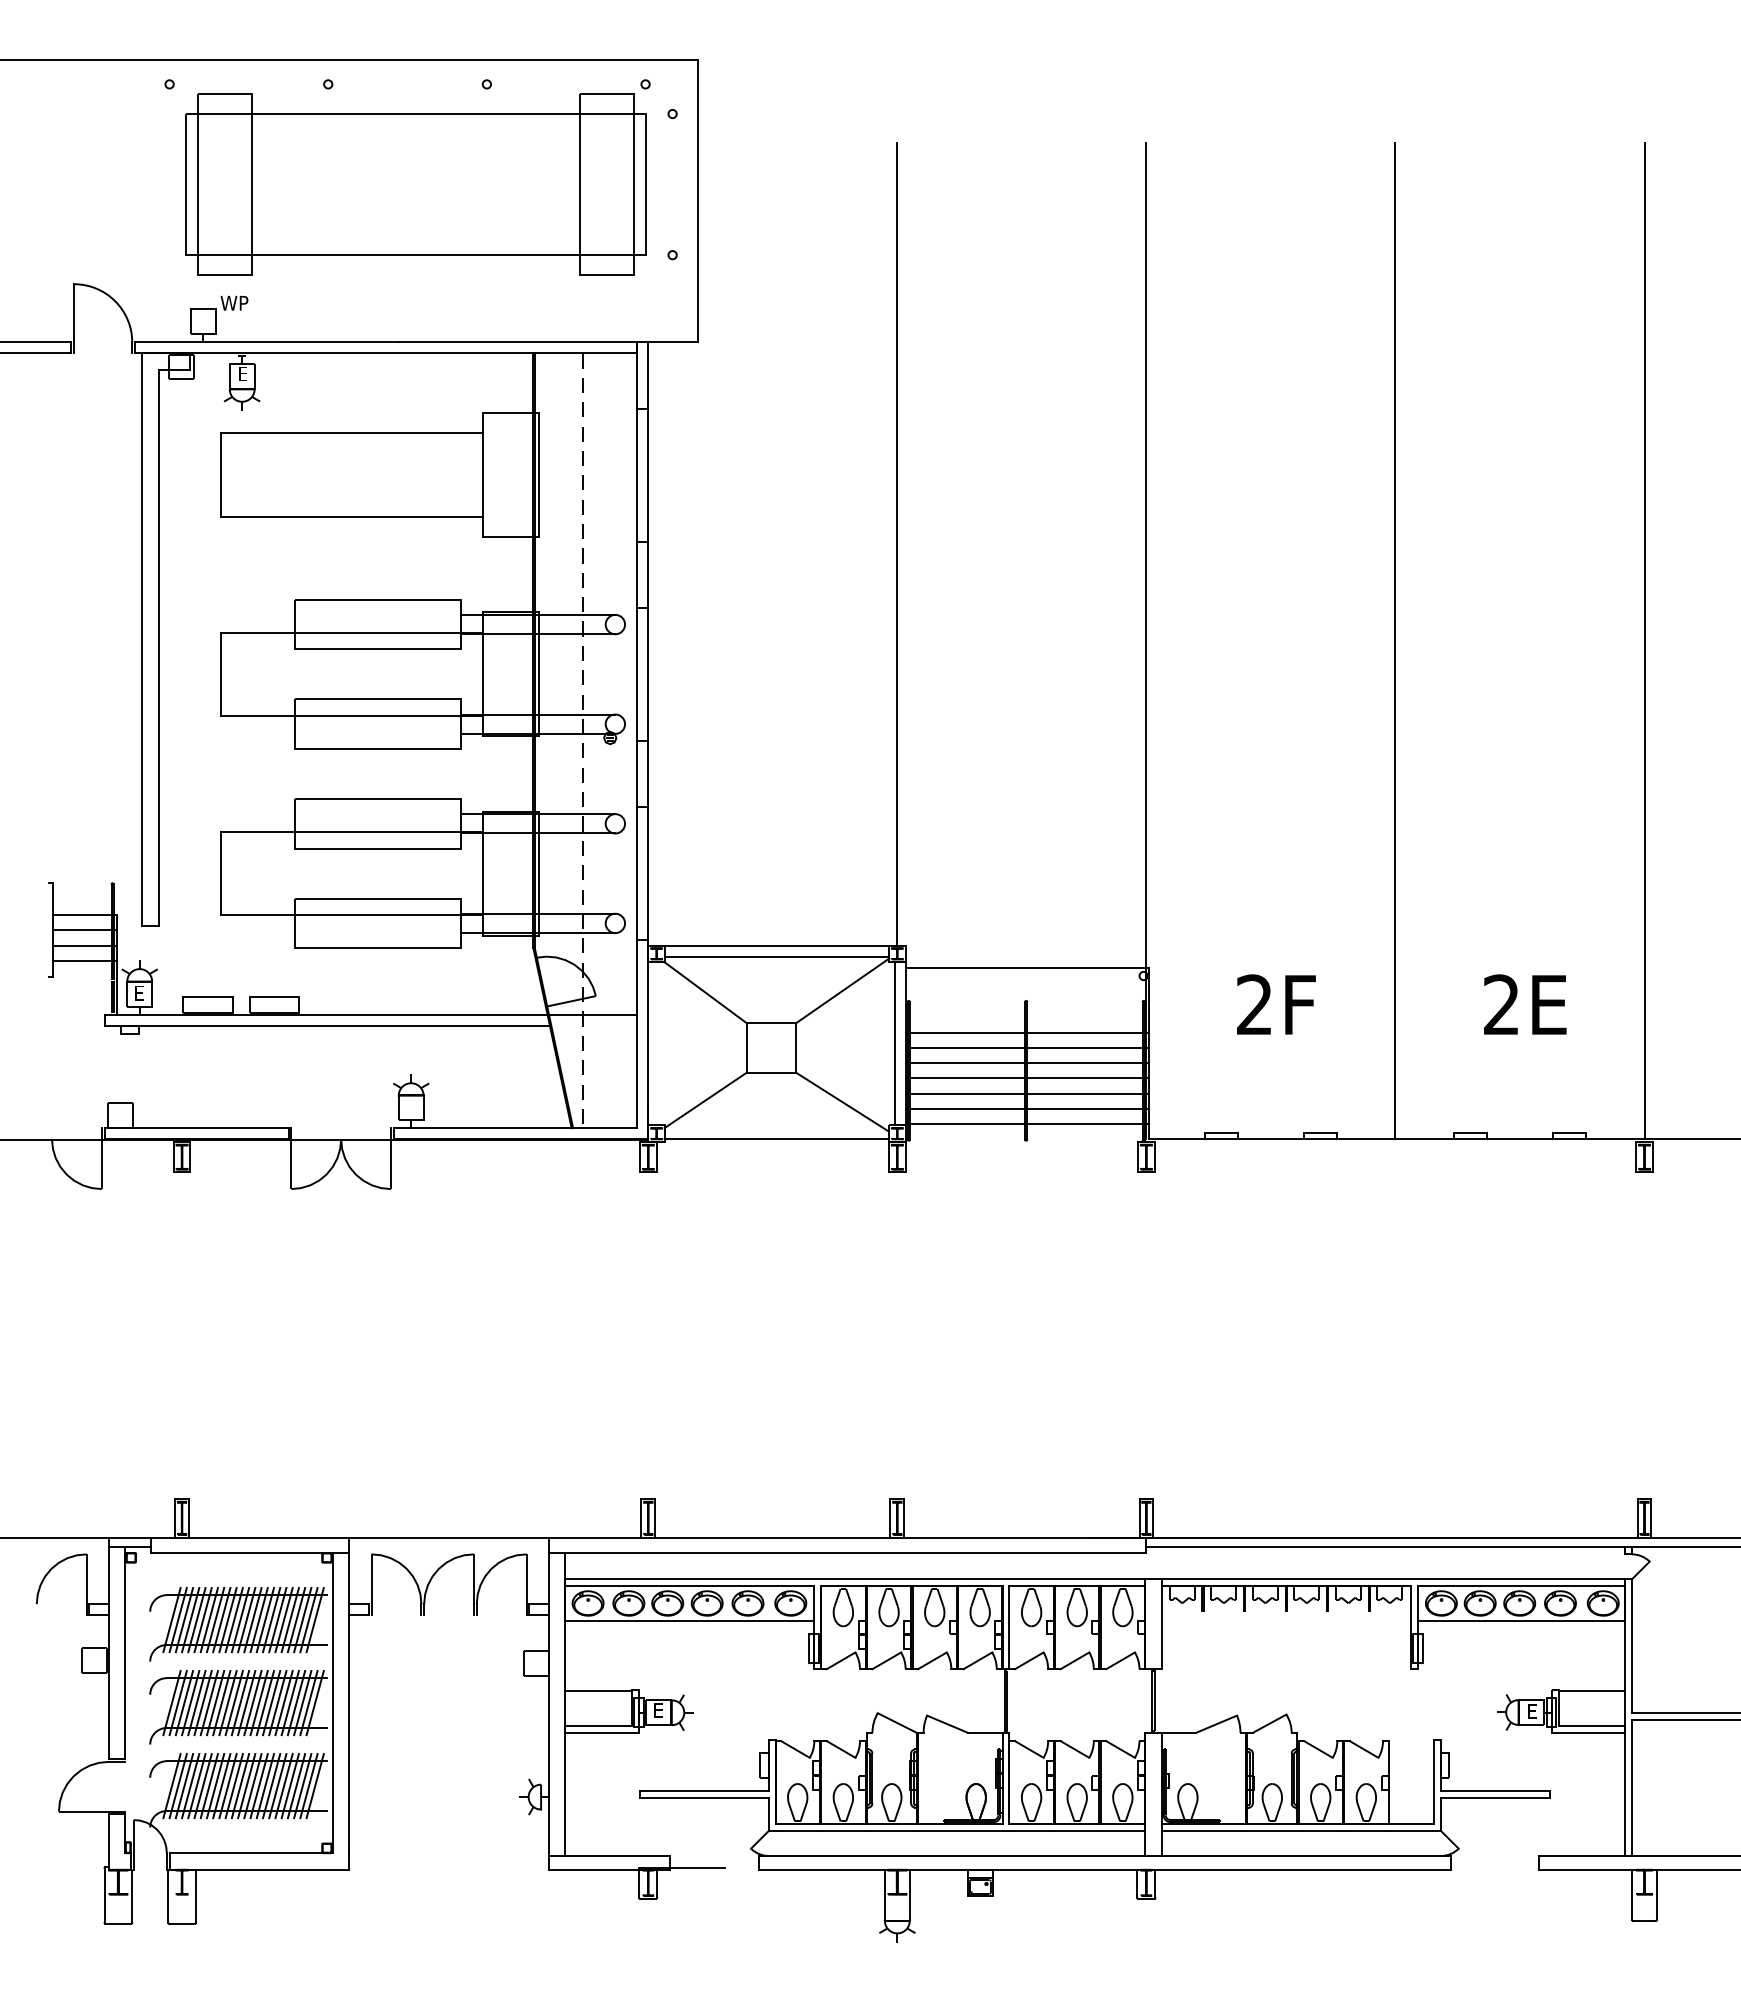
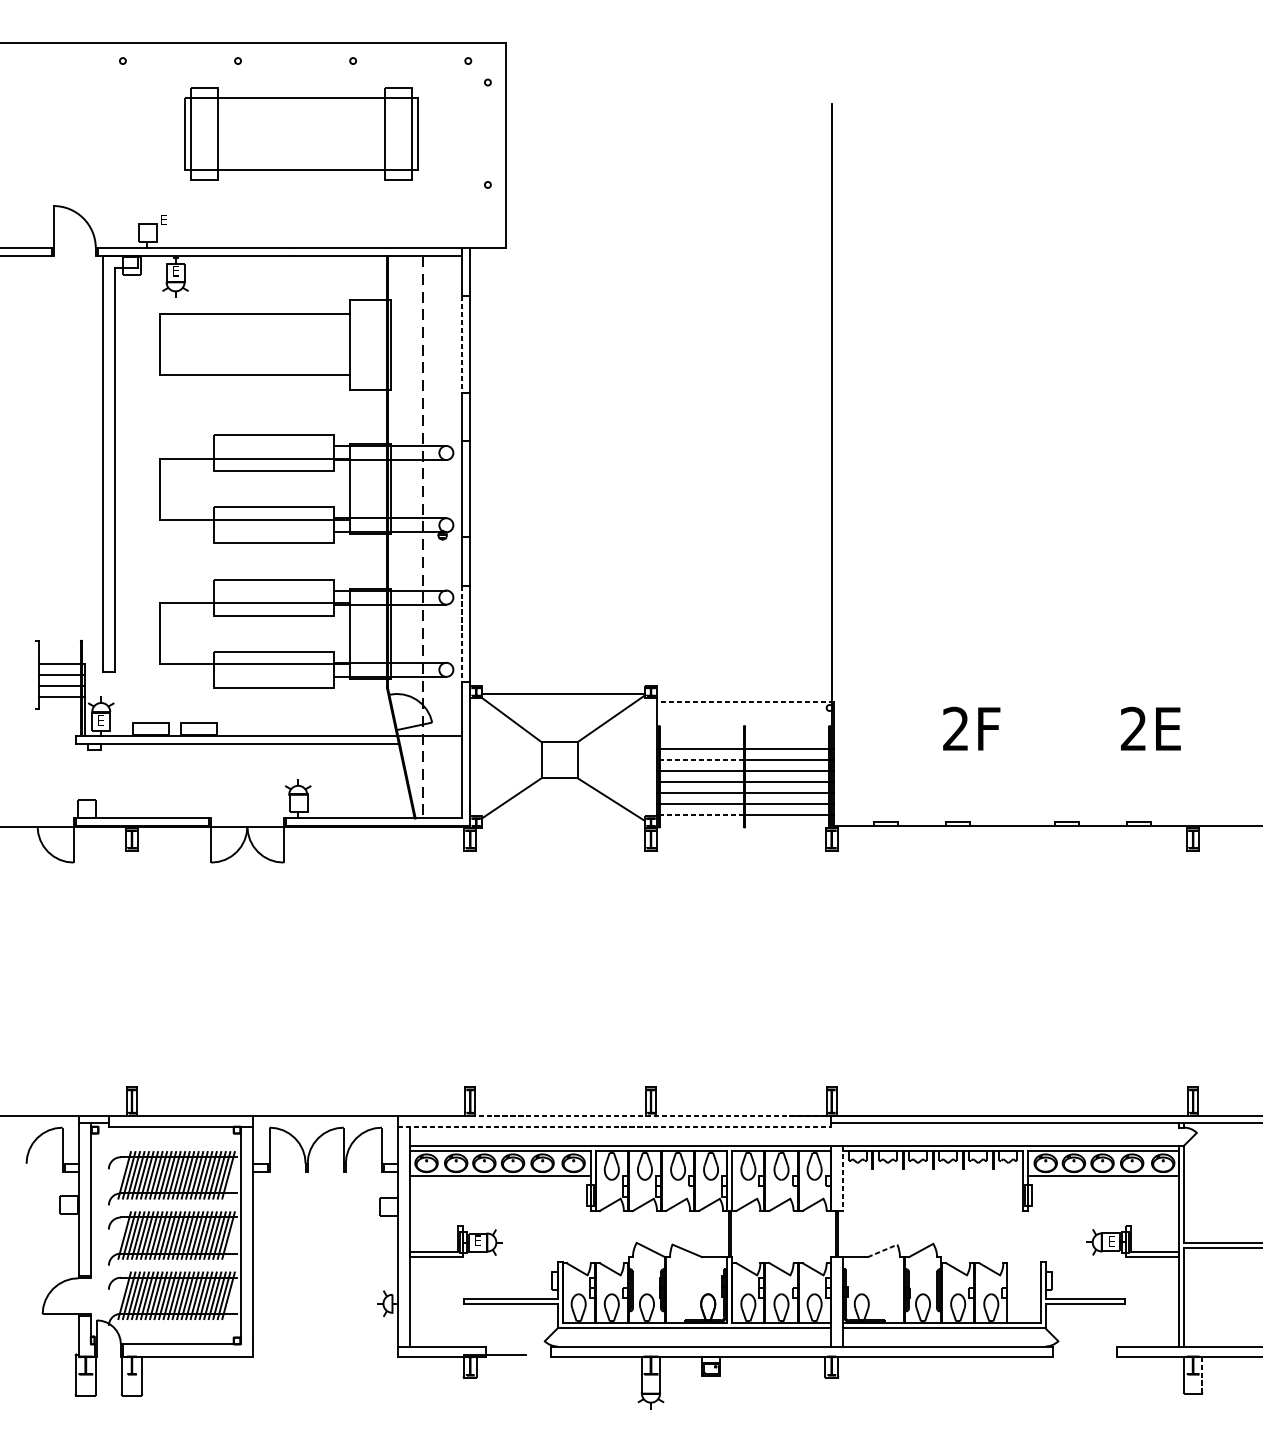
part: (415, 184) -> (301, 133), size x0.7
text: (234, 302) -> (170, 219), WP -> E
line: (637, 475) -> (462, 344), solid -> dashed
line: (897, 544) -> (651, 394), removed
line: (1395, 641) -> (1012, 465), removed
line: (1644, 641) -> (1193, 465), removed
line: (637, 874) -> (462, 634), solid -> dashed
line: (776, 945) -> (563, 685), removed
line: (1027, 967) -> (745, 701), solid -> dashed
text: (1276, 1004) -> (971, 728), moved
text: (1525, 1004) -> (1151, 728), moved
line: (894, 1043) -> (648, 756), removed
line: (967, 1047) -> (701, 759), solid -> dashed
line: (967, 1124) -> (701, 815), solid -> dashed
line: (776, 1139) -> (563, 826), removed
line: (897, 1537) -> (651, 1115), solid -> dashed
line: (847, 1552) -> (614, 1126), solid -> dashed
line: (1161, 1624) -> (842, 1178), solid -> dashed
line: (598, 1691) -> (434, 1227), removed
line: (1591, 1691) -> (1154, 1227), removed
line: (1217, 1724) -> (883, 1251), solid -> dashed
line: (1656, 1895) -> (1201, 1375), solid -> dashed

